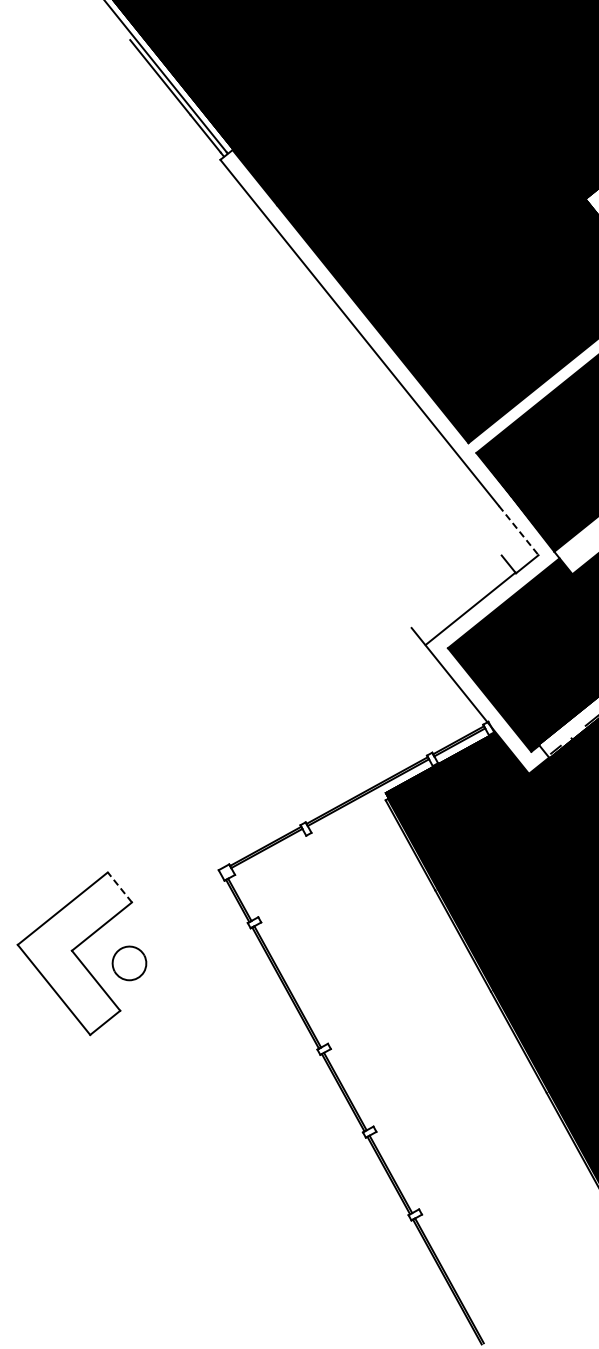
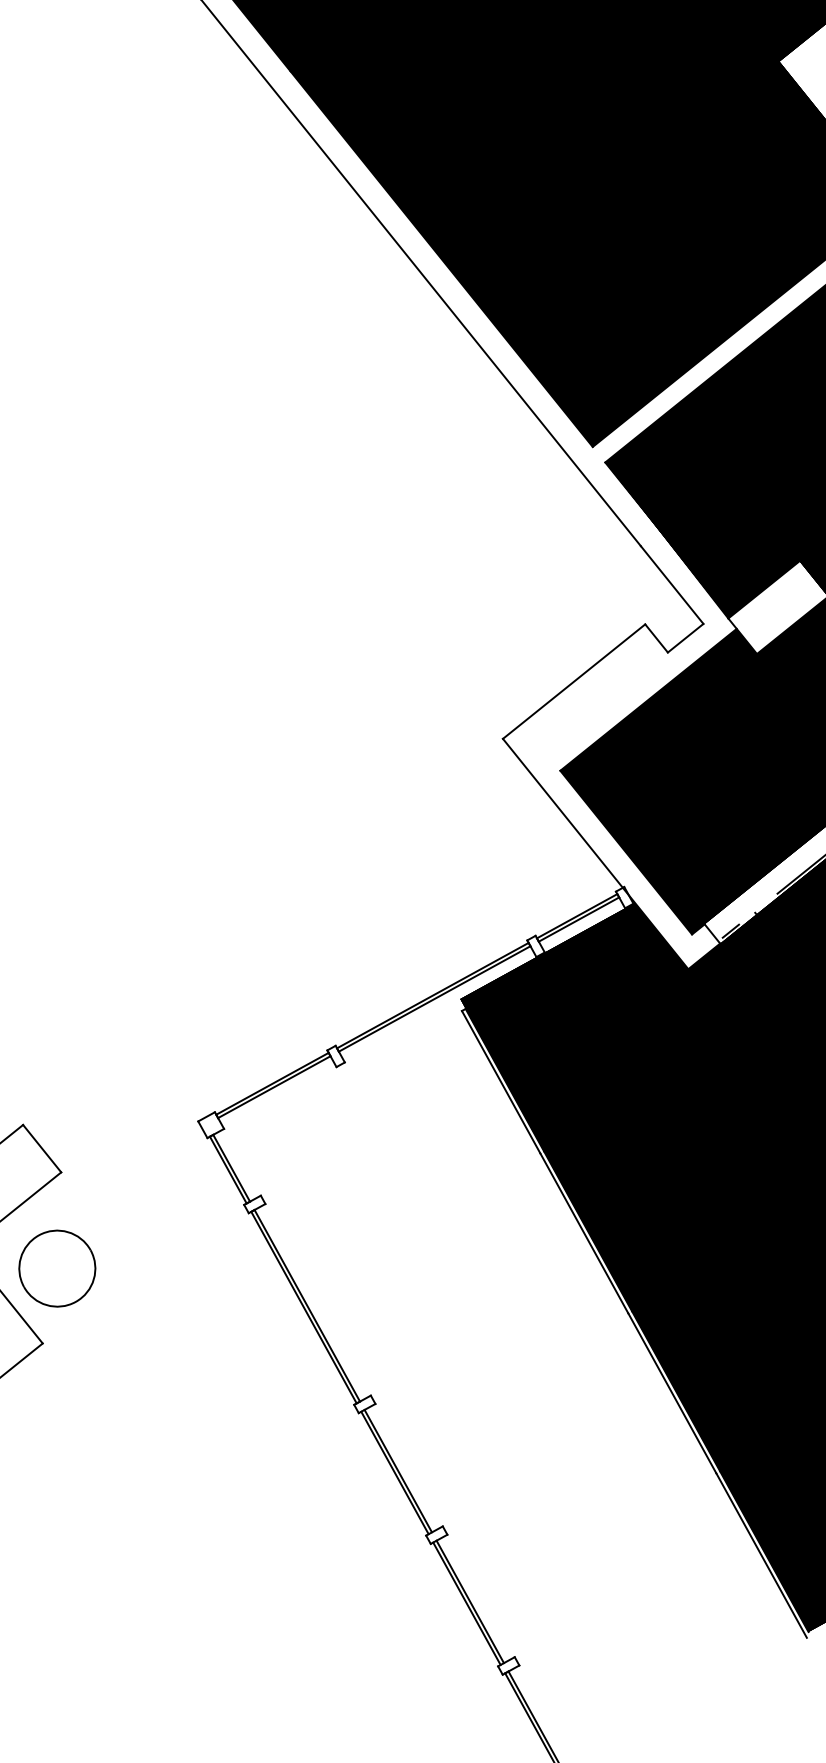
line: (518, 530) -> (671, 584), dashed -> solid
line: (470, 608) -> (573, 681), moved
line: (119, 887) -> (41, 1148), dashed -> solid
part: (129, 963) -> (57, 1268), size x1.43

